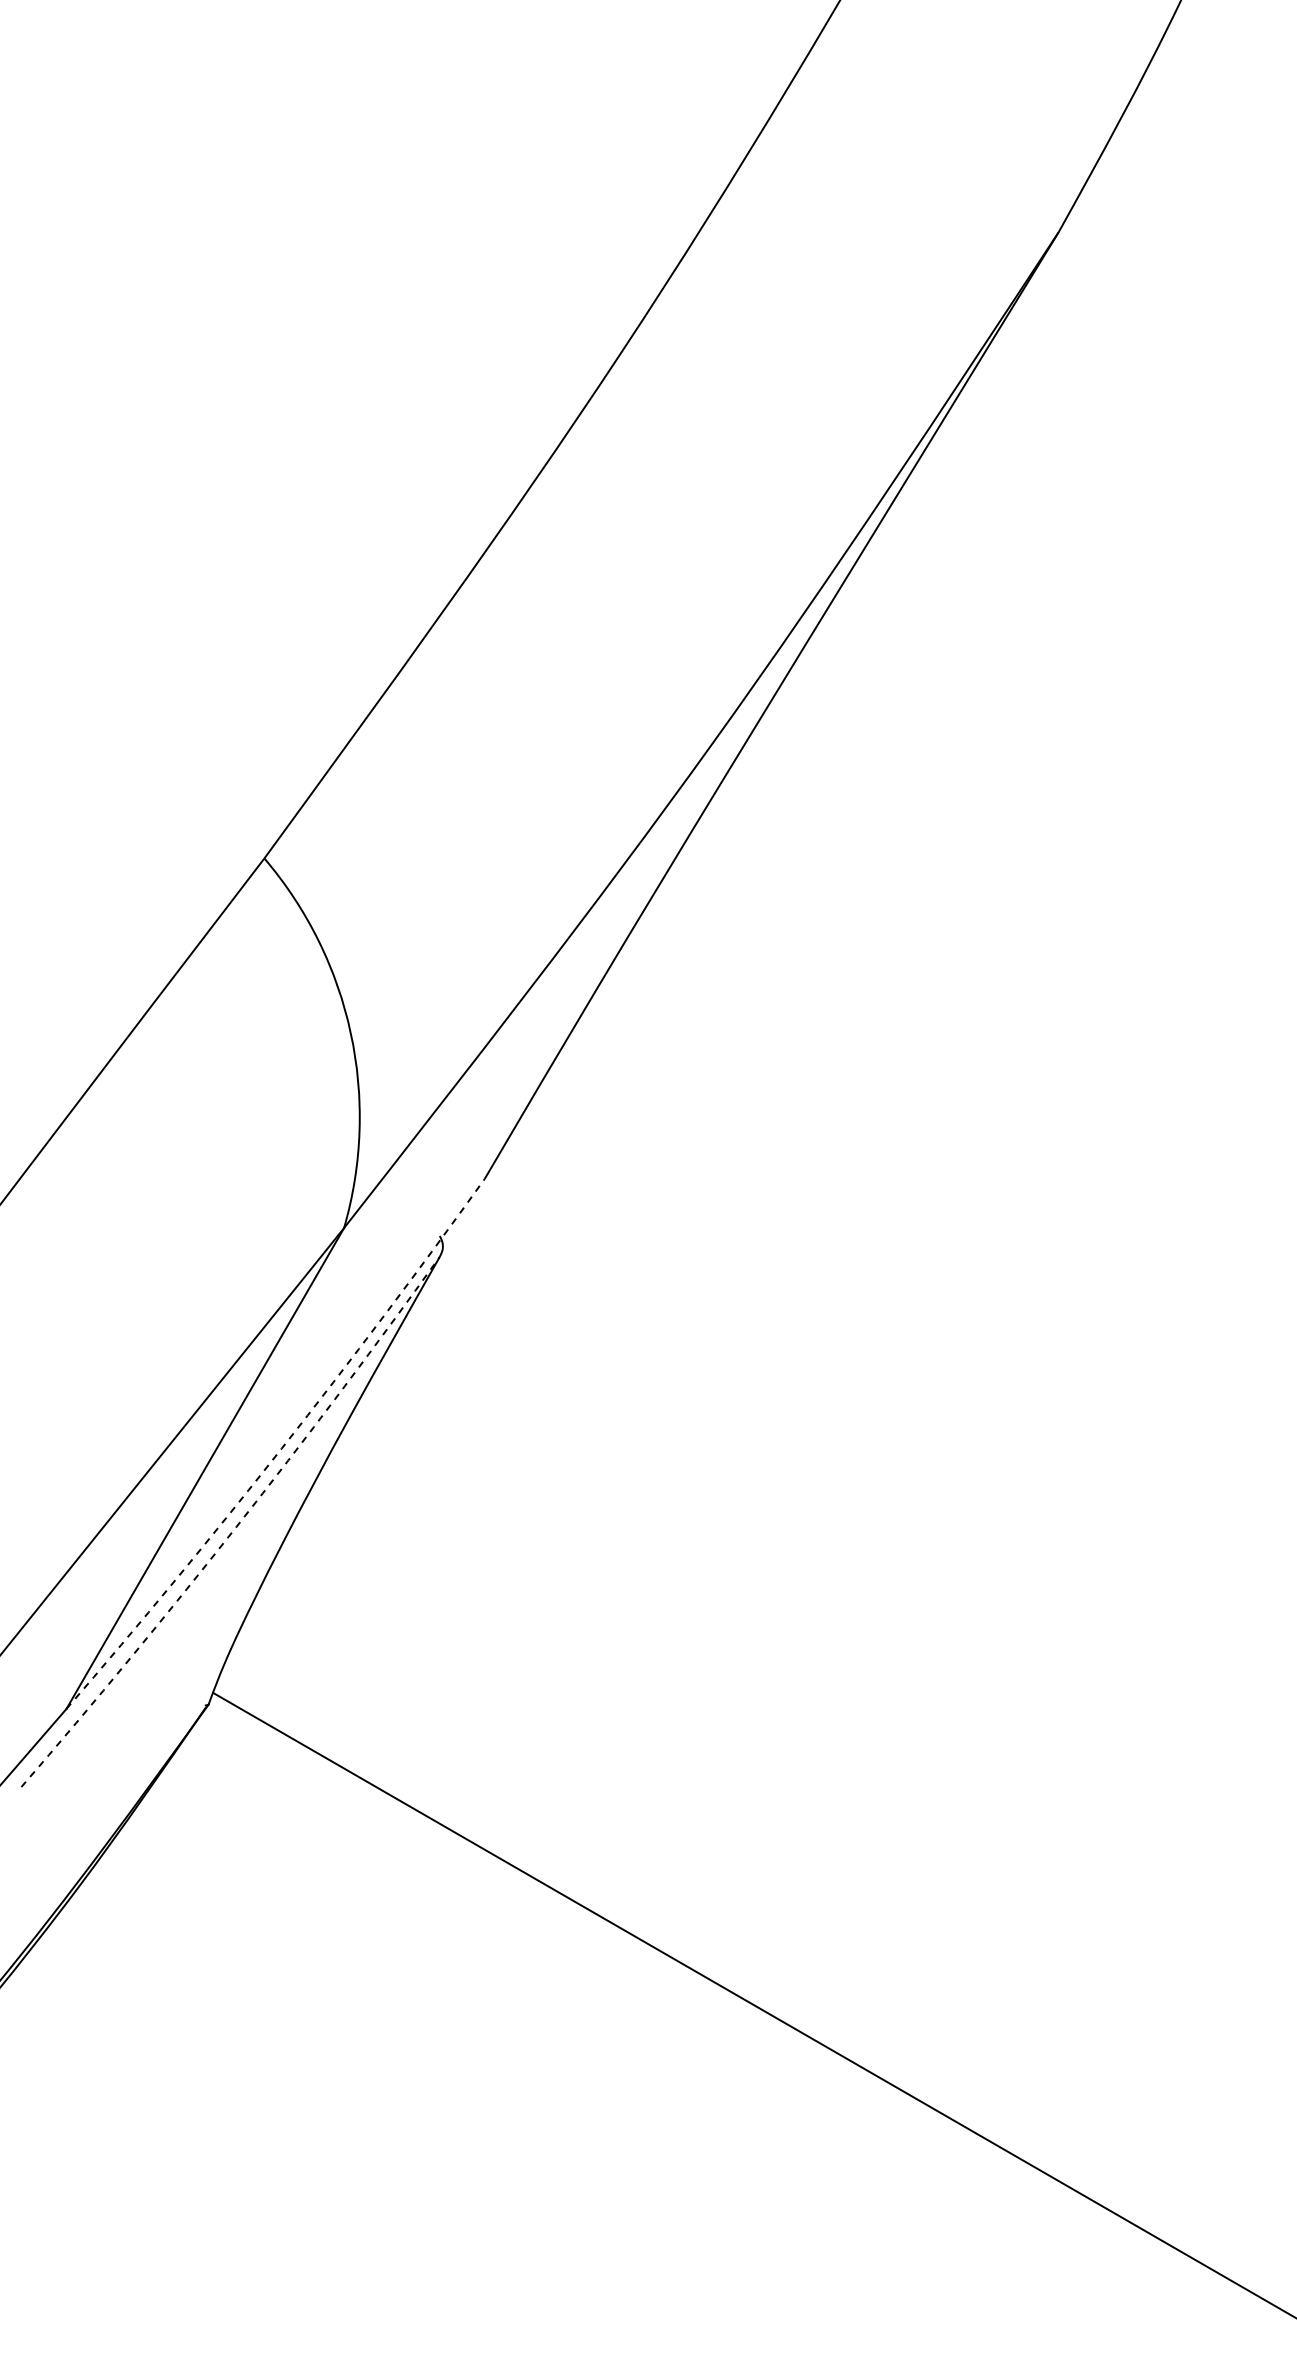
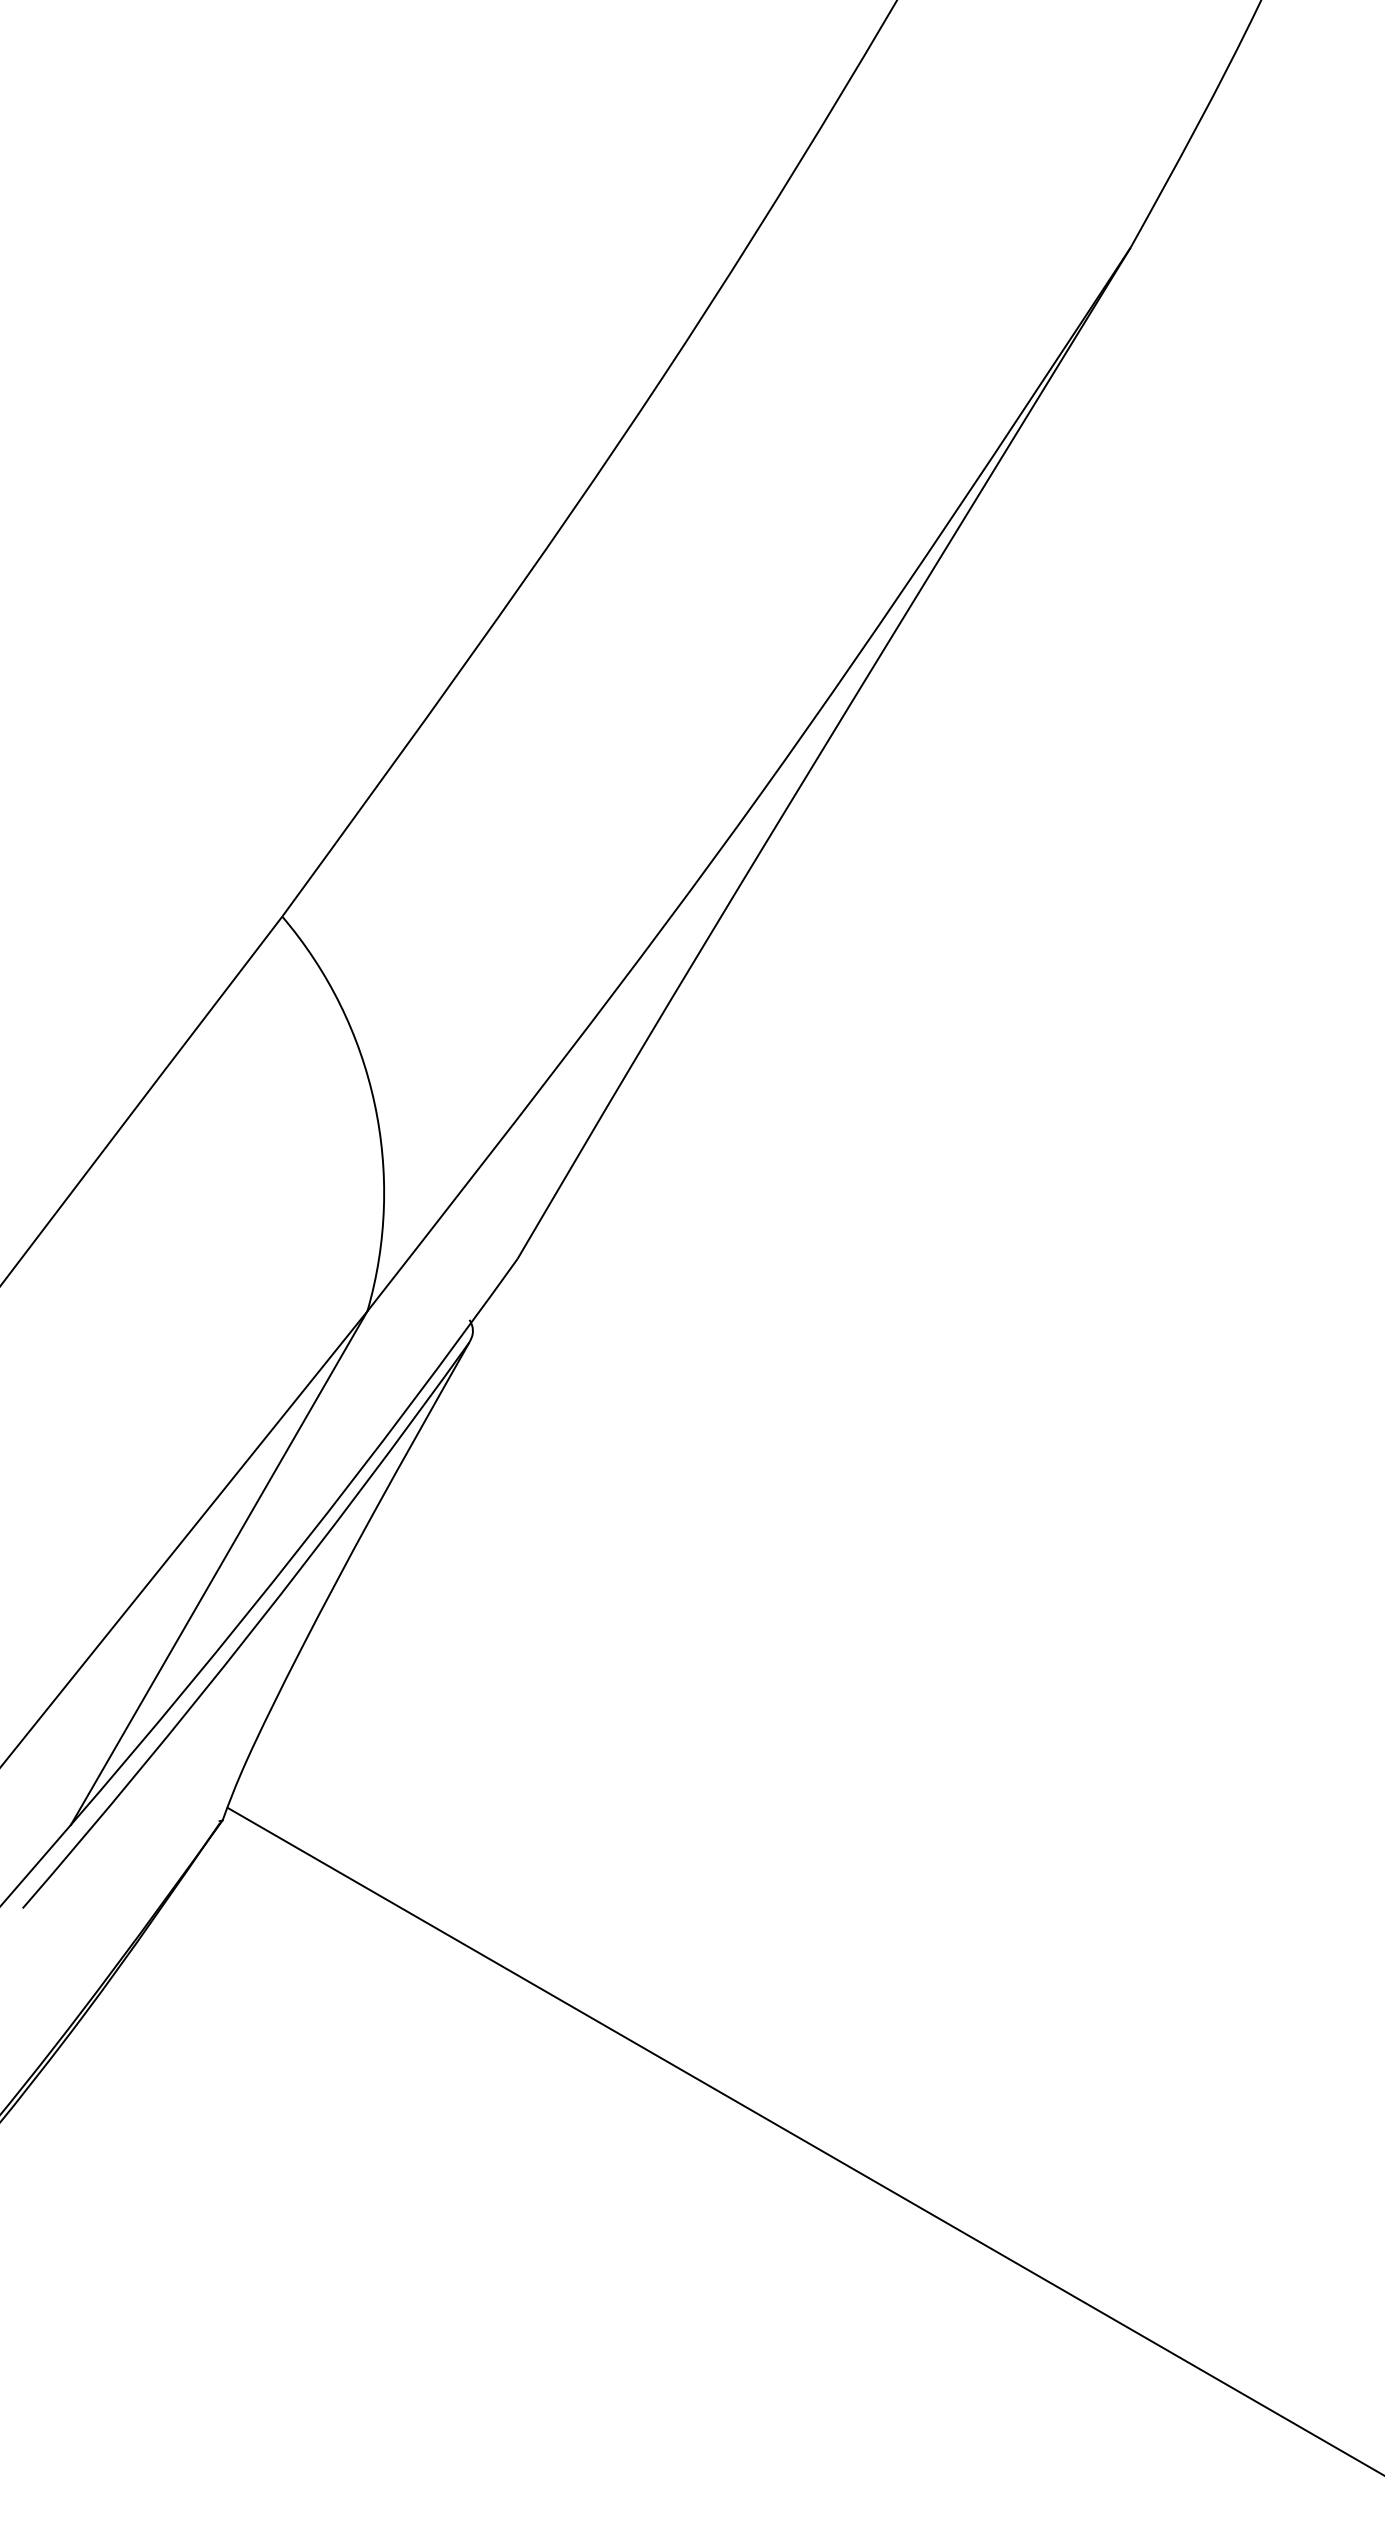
arc: (281, 1448) -> (300, 1546), dashed -> solid
arc: (236, 1526) -> (252, 1630), dashed -> solid

